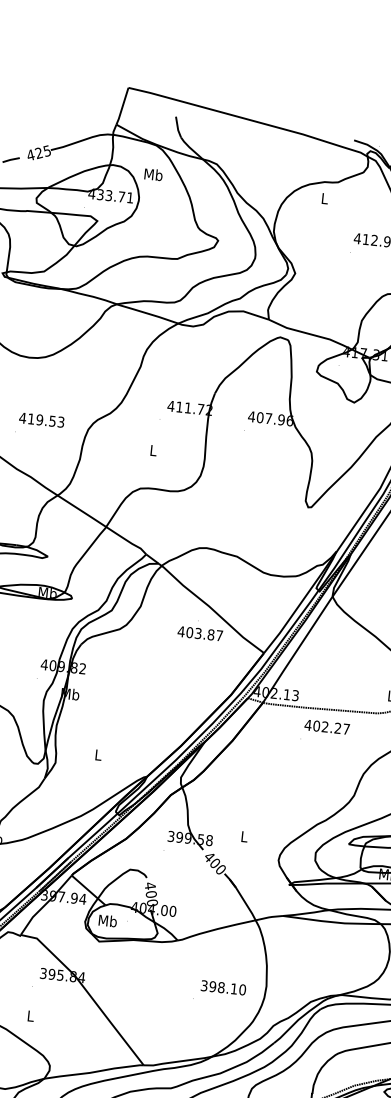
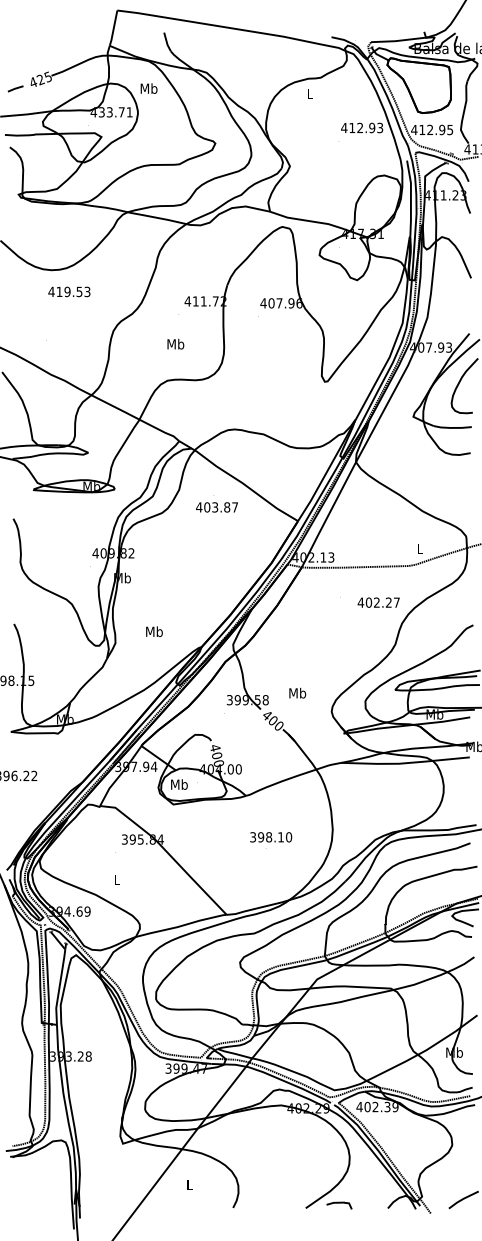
text: (41, 419) -> (69, 291), moved
text: (153, 449) -> (175, 343), L -> Mb
text: (200, 629) -> (216, 503), moved
text: (326, 727) -> (378, 602), moved
text: (98, 754) -> (154, 631), L -> Mb
text: (244, 835) -> (297, 692), L -> Mb
text: (223, 988) -> (271, 837), moved

